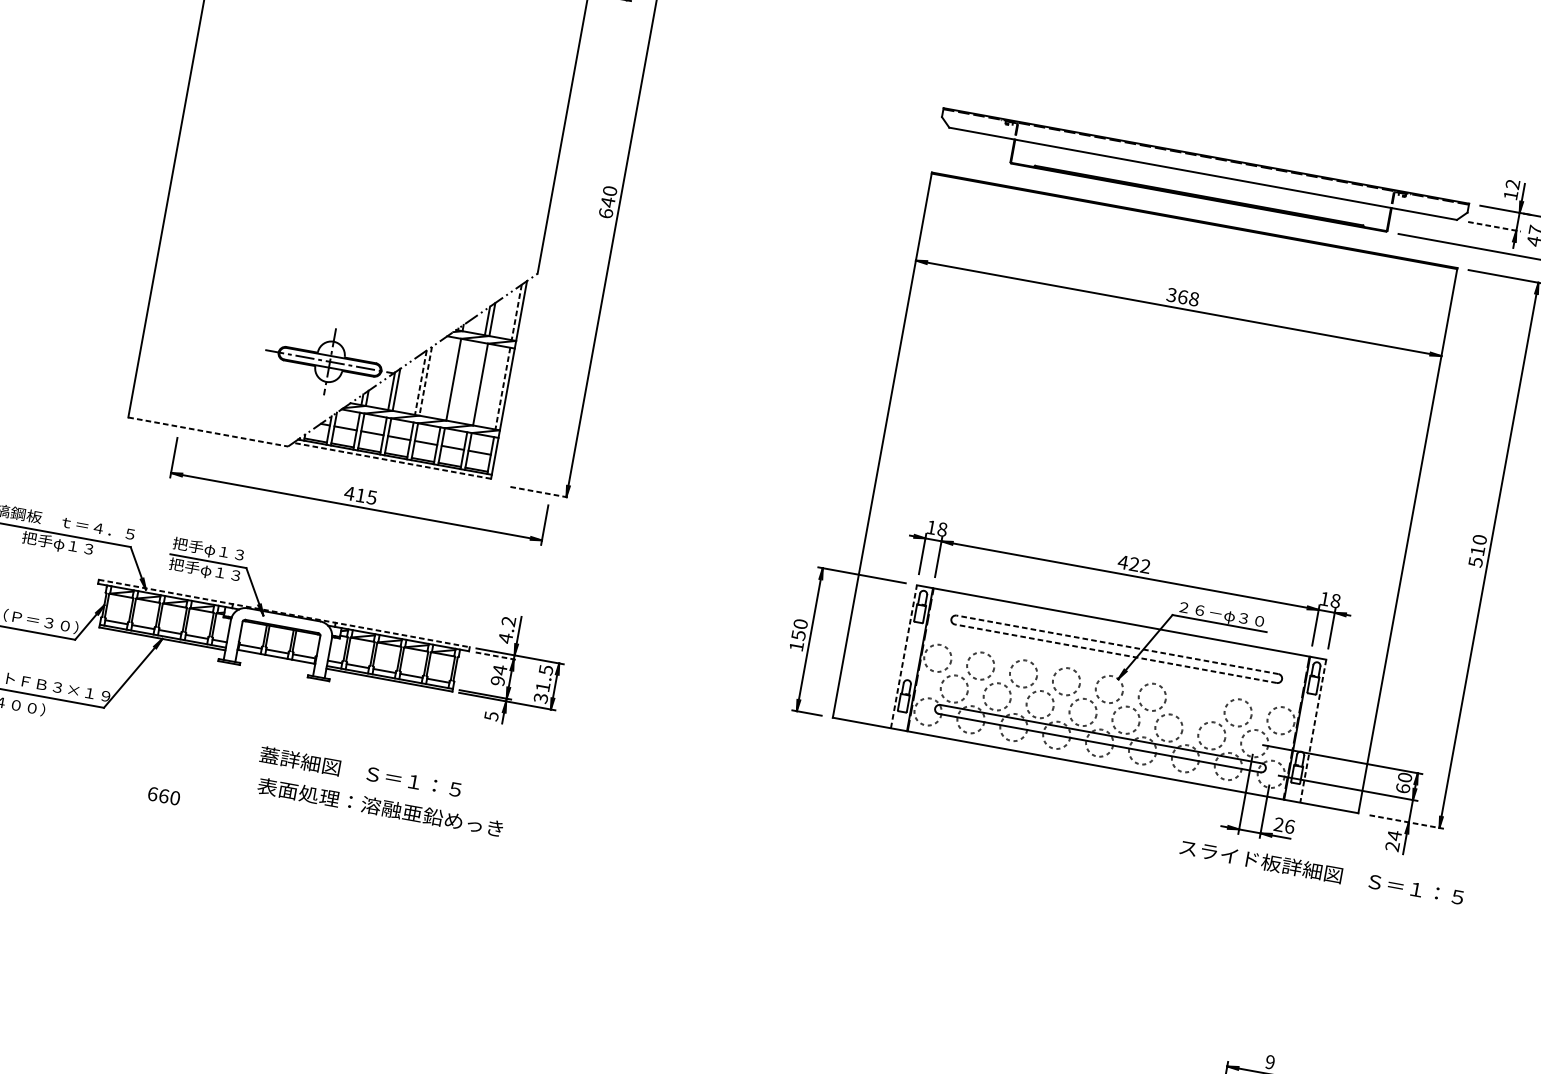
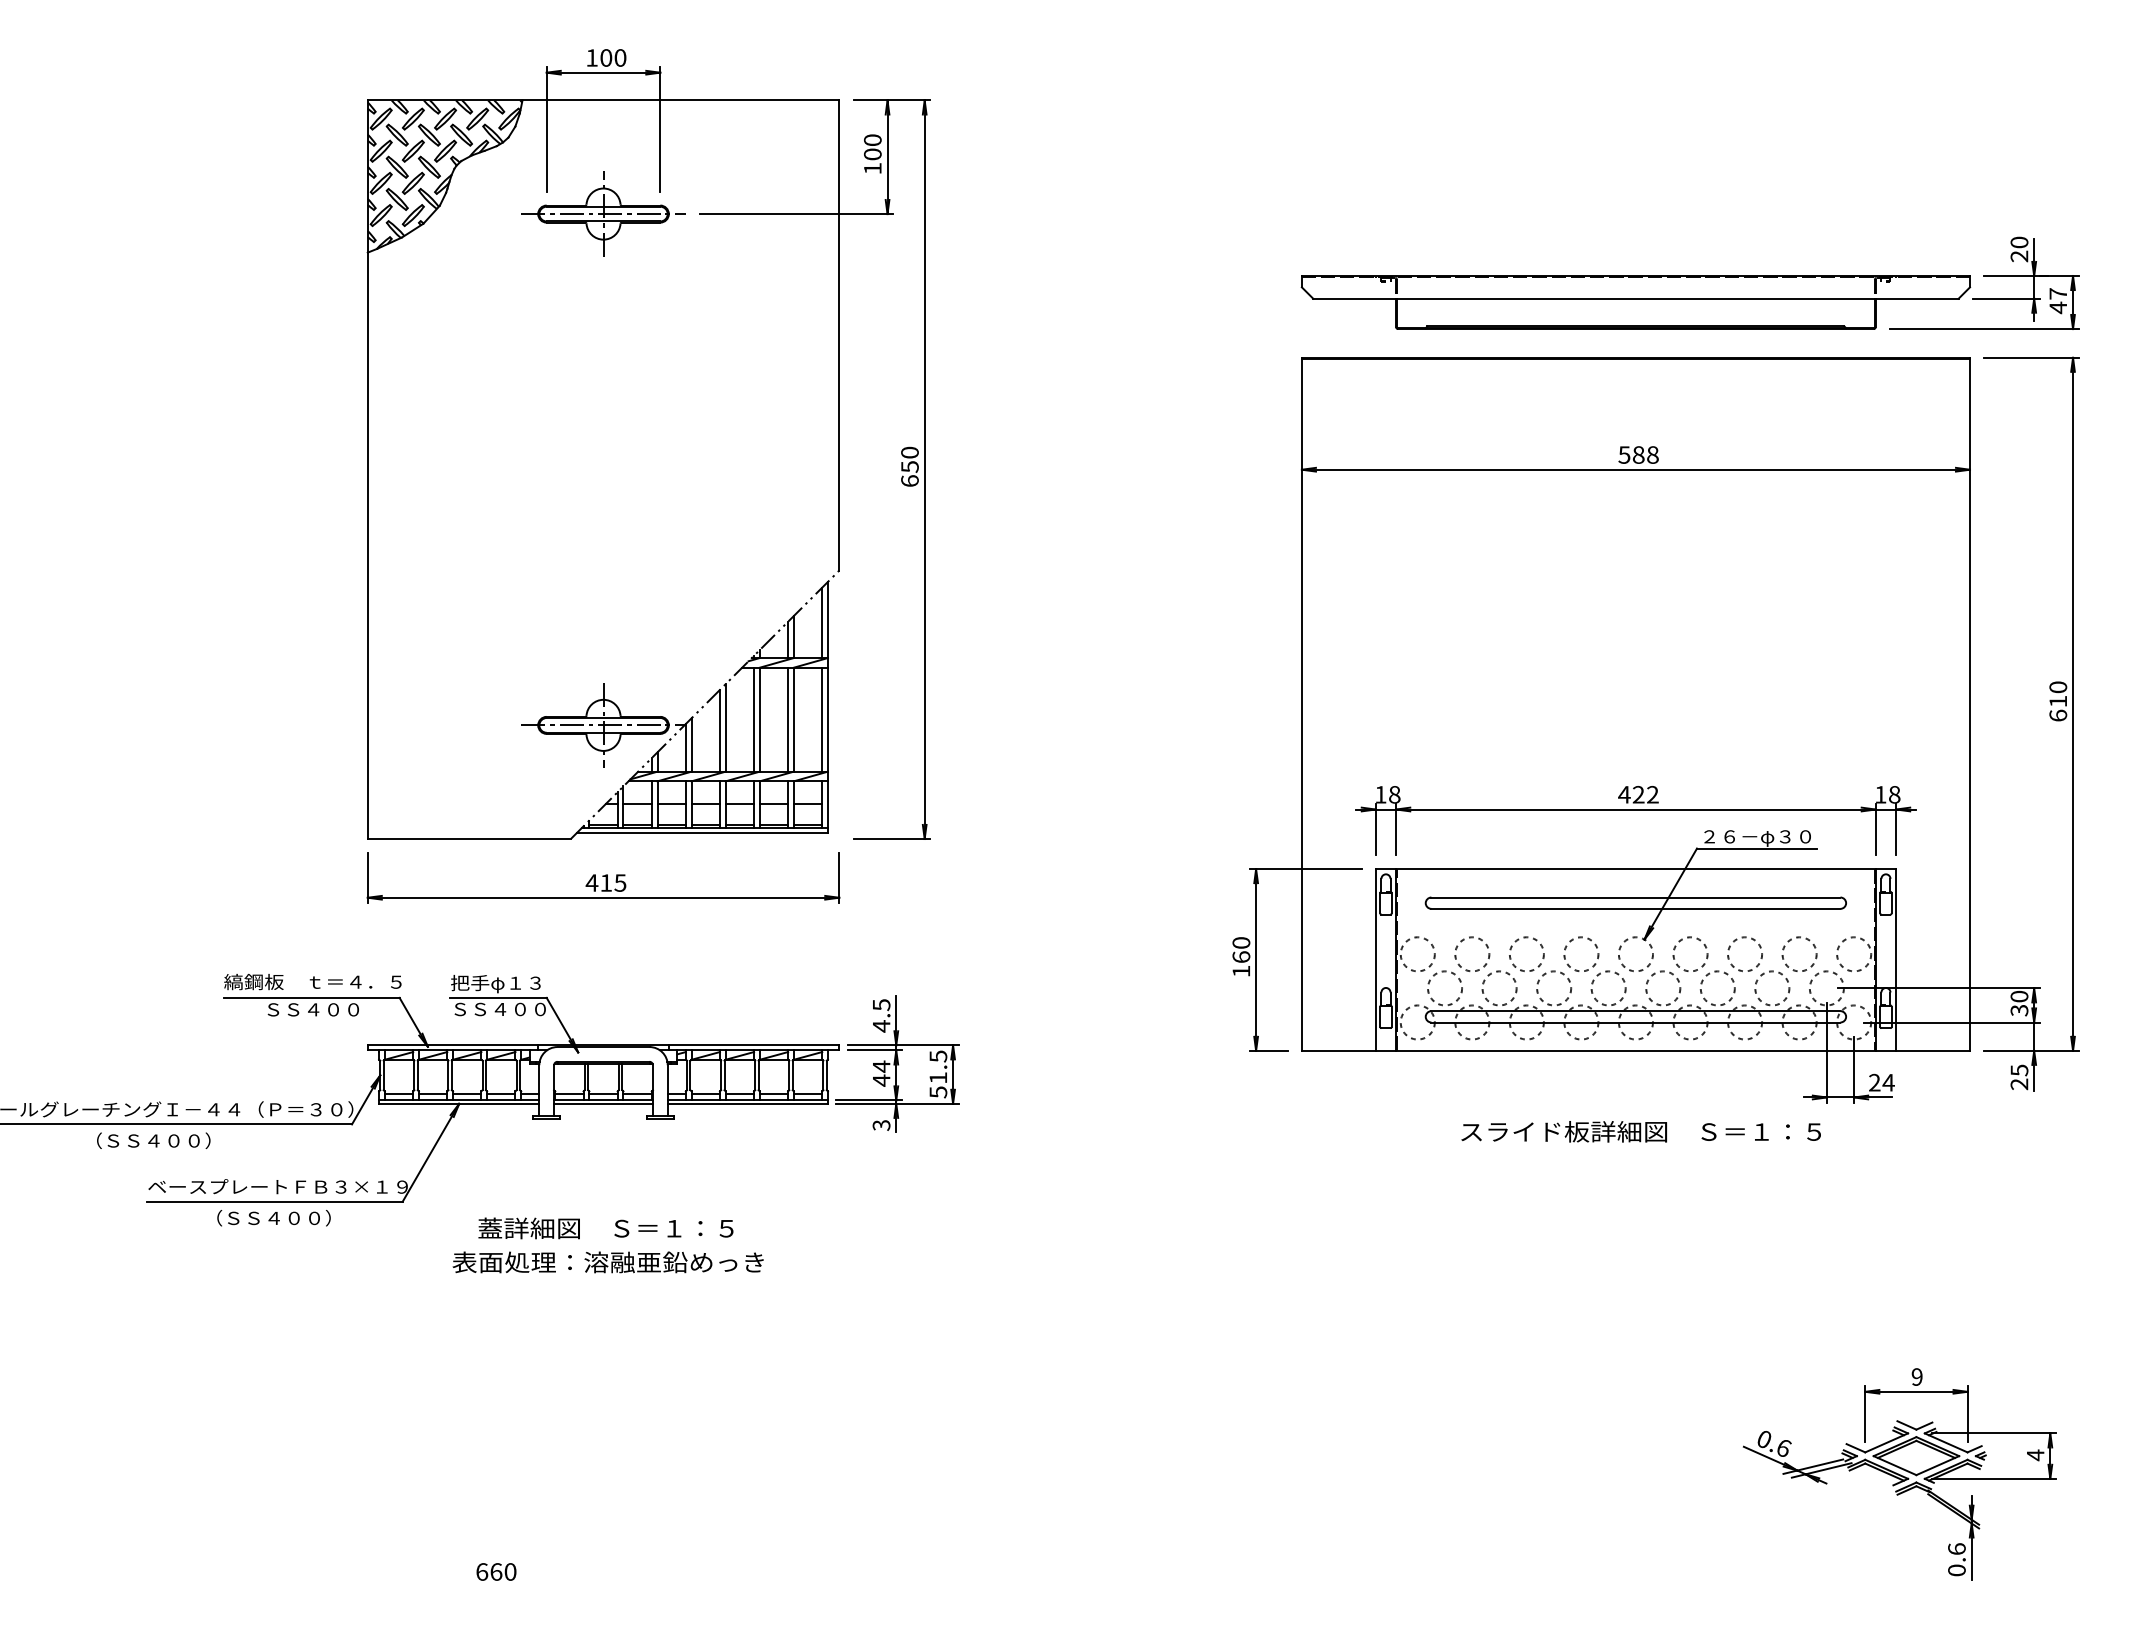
text: (1511, 189) -> (2019, 249), 12 -> 20
text: (607, 201) -> (909, 466), 640 -> 650
line: (1494, 226) -> (2006, 298), dashed -> solid
text: (1177, 295) -> (1631, 454), 368 -> 588
line: (516, 312) -> (822, 623), dashed -> solid
line: (449, 378) -> (754, 719), added
line: (425, 380) -> (725, 727), dashed -> solid
line: (420, 382) -> (719, 730), dashed -> solid
line: (476, 383) -> (788, 719), added
line: (503, 388) -> (822, 719), dashed -> solid
line: (208, 432) -> (469, 839), dashed -> solid
line: (392, 461) -> (702, 833), dashed -> solid
part: (359, 490) -> (603, 877), moved
line: (541, 492) -> (892, 839), dashed -> solid
text: (59, 544) -> (311, 1010), 把手φ１３ -> ＳＳ４００
text: (1475, 562) -> (2058, 715), 510 -> 610
text: (206, 571) -> (498, 1010), 把手φ１３ -> ＳＳ４００
line: (284, 613) -> (603, 1045), dashed -> solid
text: (508, 621) -> (881, 1005), 4.2 -> 4.5
text: (798, 635) -> (1241, 957), 150 -> 160
line: (1117, 644) -> (1635, 897), dashed -> solid
line: (1115, 653) -> (1635, 908), dashed -> solid
line: (497, 656) -> (875, 1050), dashed -> solid
line: (903, 657) -> (1375, 960), dashed -> solid
line: (275, 659) -> (603, 1103), added
text: (497, 680) -> (881, 1080), 94 -> 44
text: (540, 697) -> (937, 1091), 31.5 -> 51.5
circle: (1194, 704) -> (1744, 953), added
text: (490, 716) -> (880, 1125), 5 -> 3
line: (1313, 731) -> (1896, 960), dashed -> solid
text: (360, 772) -> (605, 1228), moved
text: (1403, 788) -> (2019, 1010), 60 -> 30
text: (164, 795) -> (496, 1571), moved
text: (379, 807) -> (607, 1262), moved
line: (1406, 821) -> (2031, 1050), dashed -> solid
text: (1289, 826) -> (1888, 1082), 26 -> 24
text: (1394, 835) -> (2019, 1070), 24 -> 25
text: (1321, 871) -> (1640, 1131), moved

